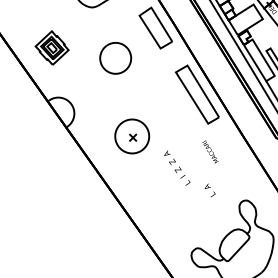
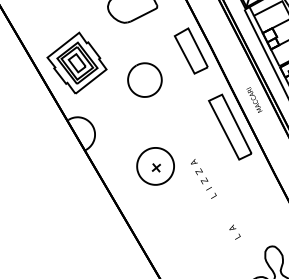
part: (51, 47) -> (76, 62), size x1.67
text: (210, 151) -> (254, 99), moved
text: (177, 167) -> (204, 178), moved

